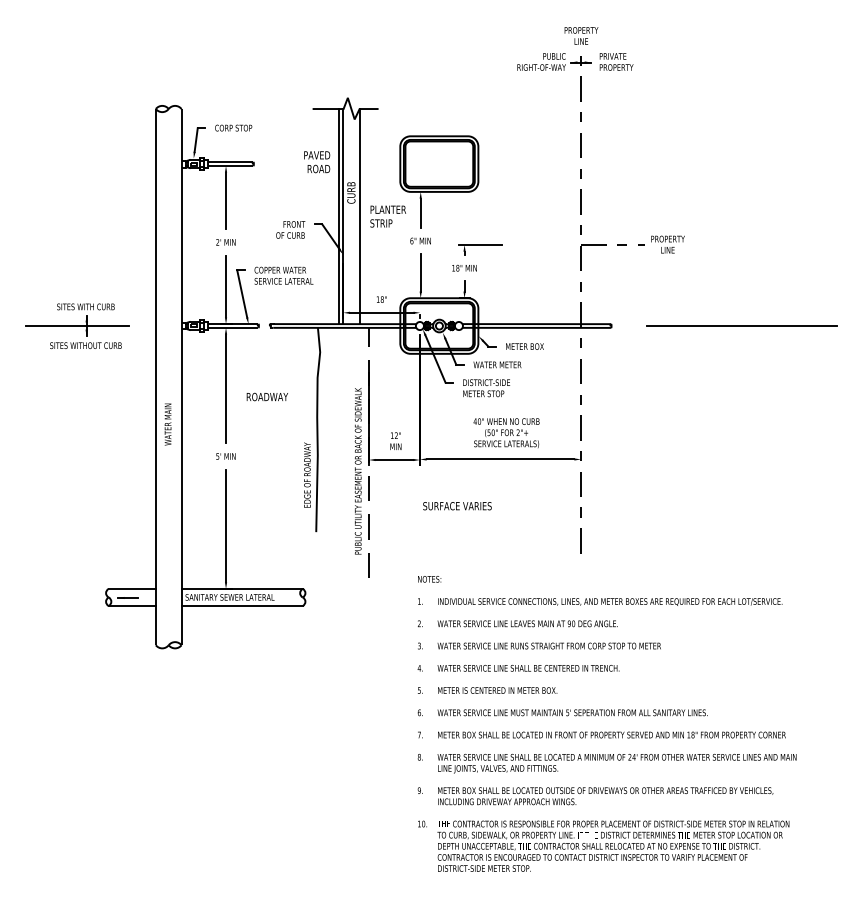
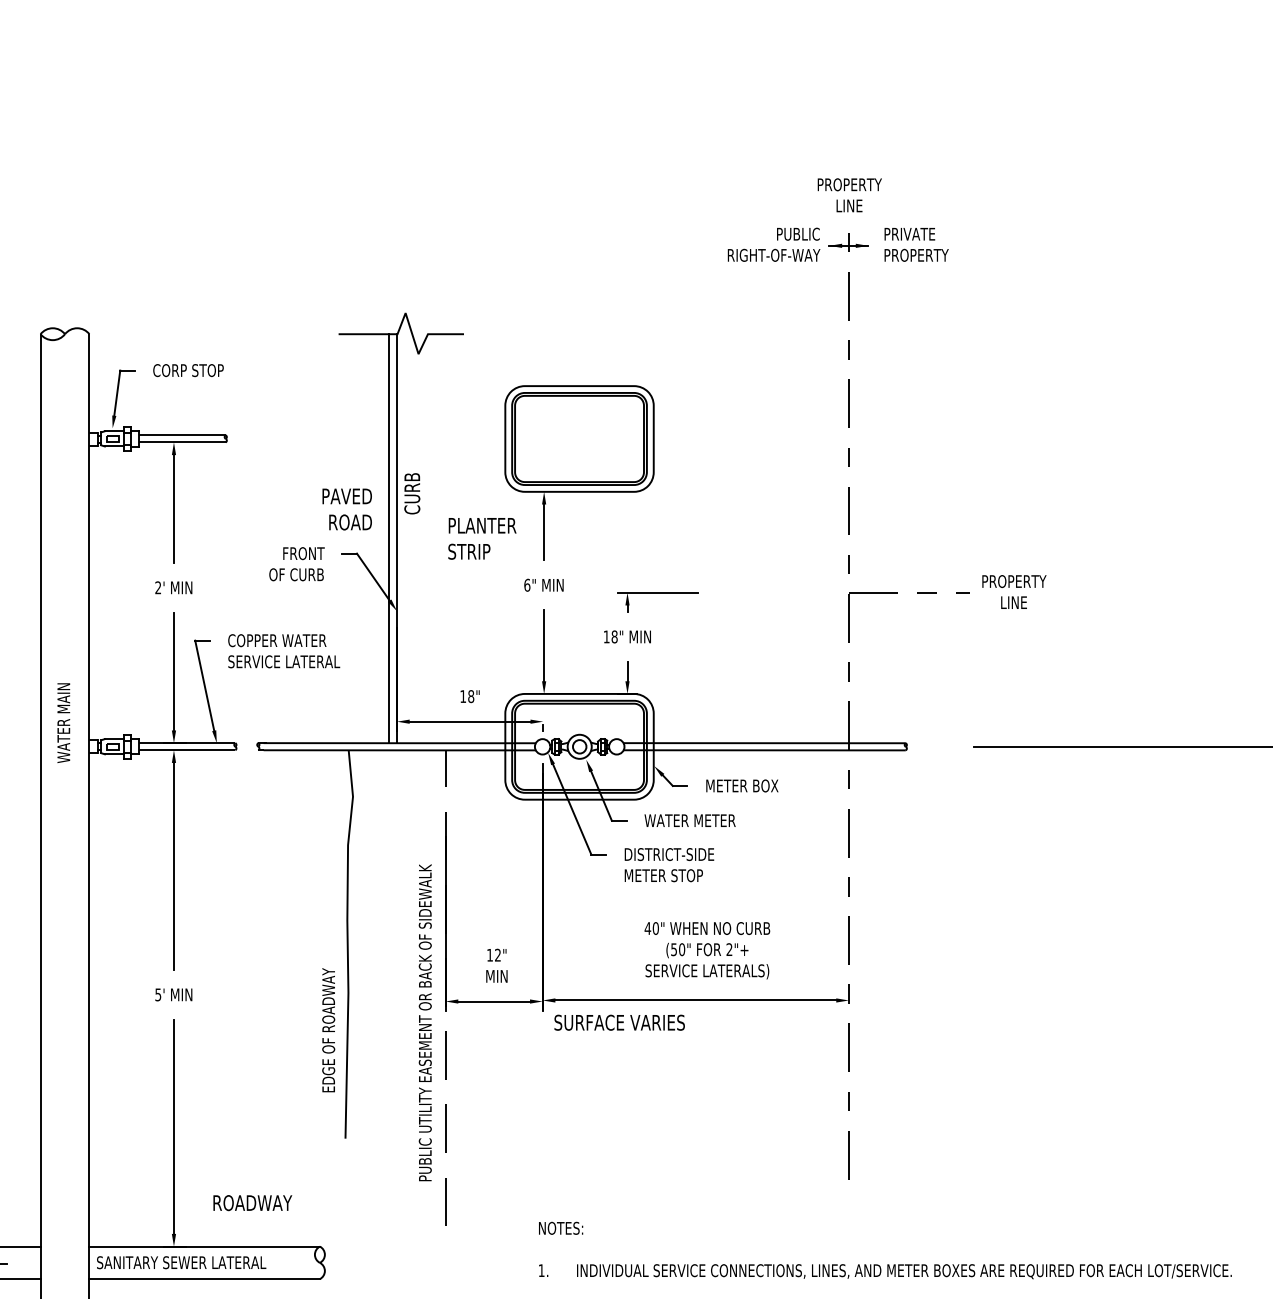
text: (317, 162) -> (347, 510), moved
line: (360, 216) -> (429, 538), removed
text: (266, 396) -> (250, 1202), moved
text: (167, 424) -> (62, 722), moved
text: (457, 506) -> (619, 1023), moved

